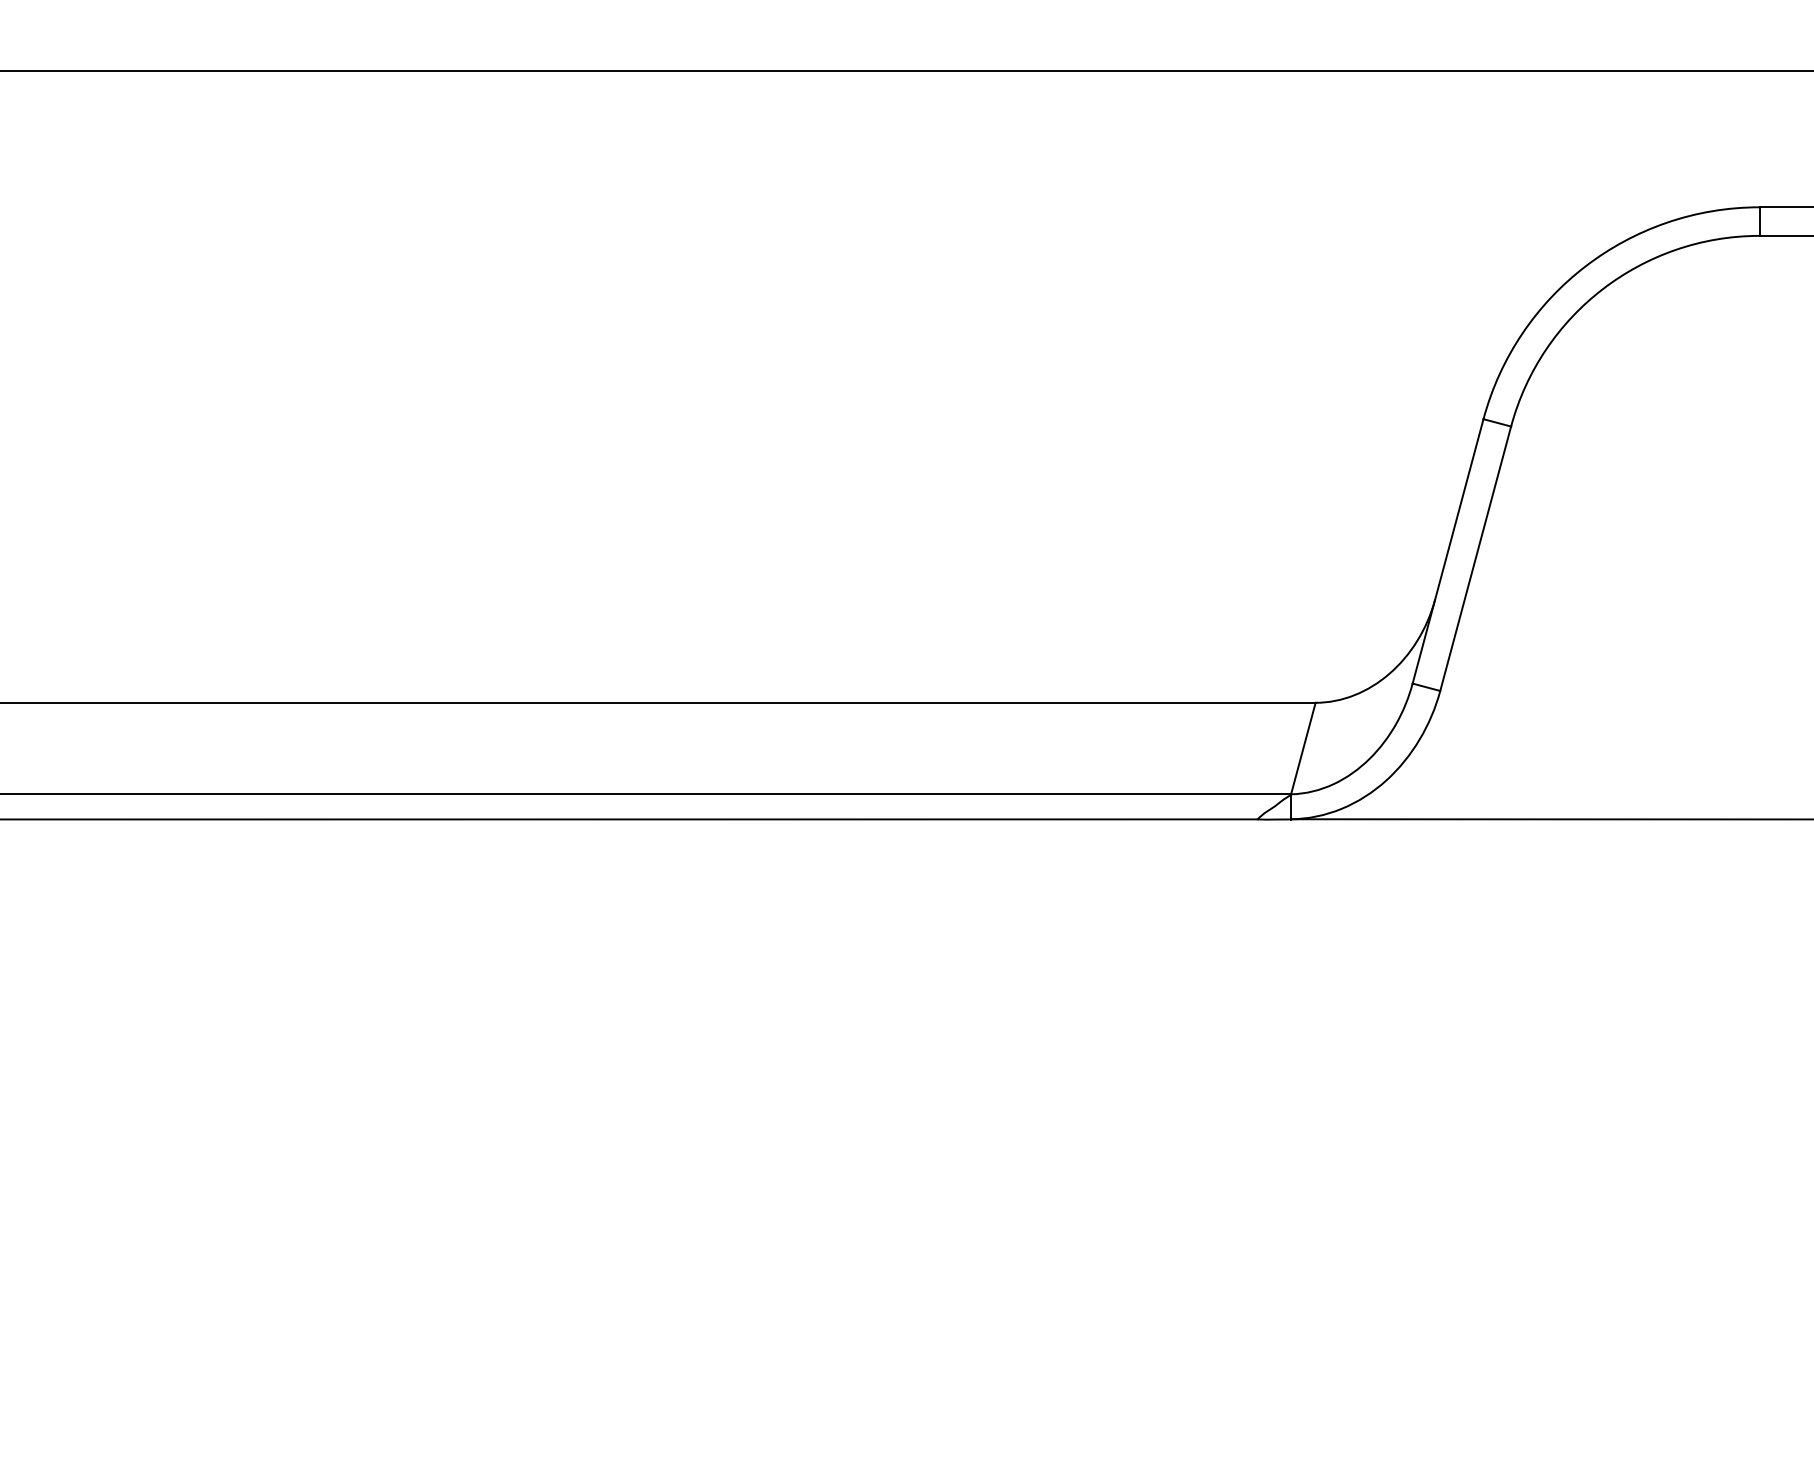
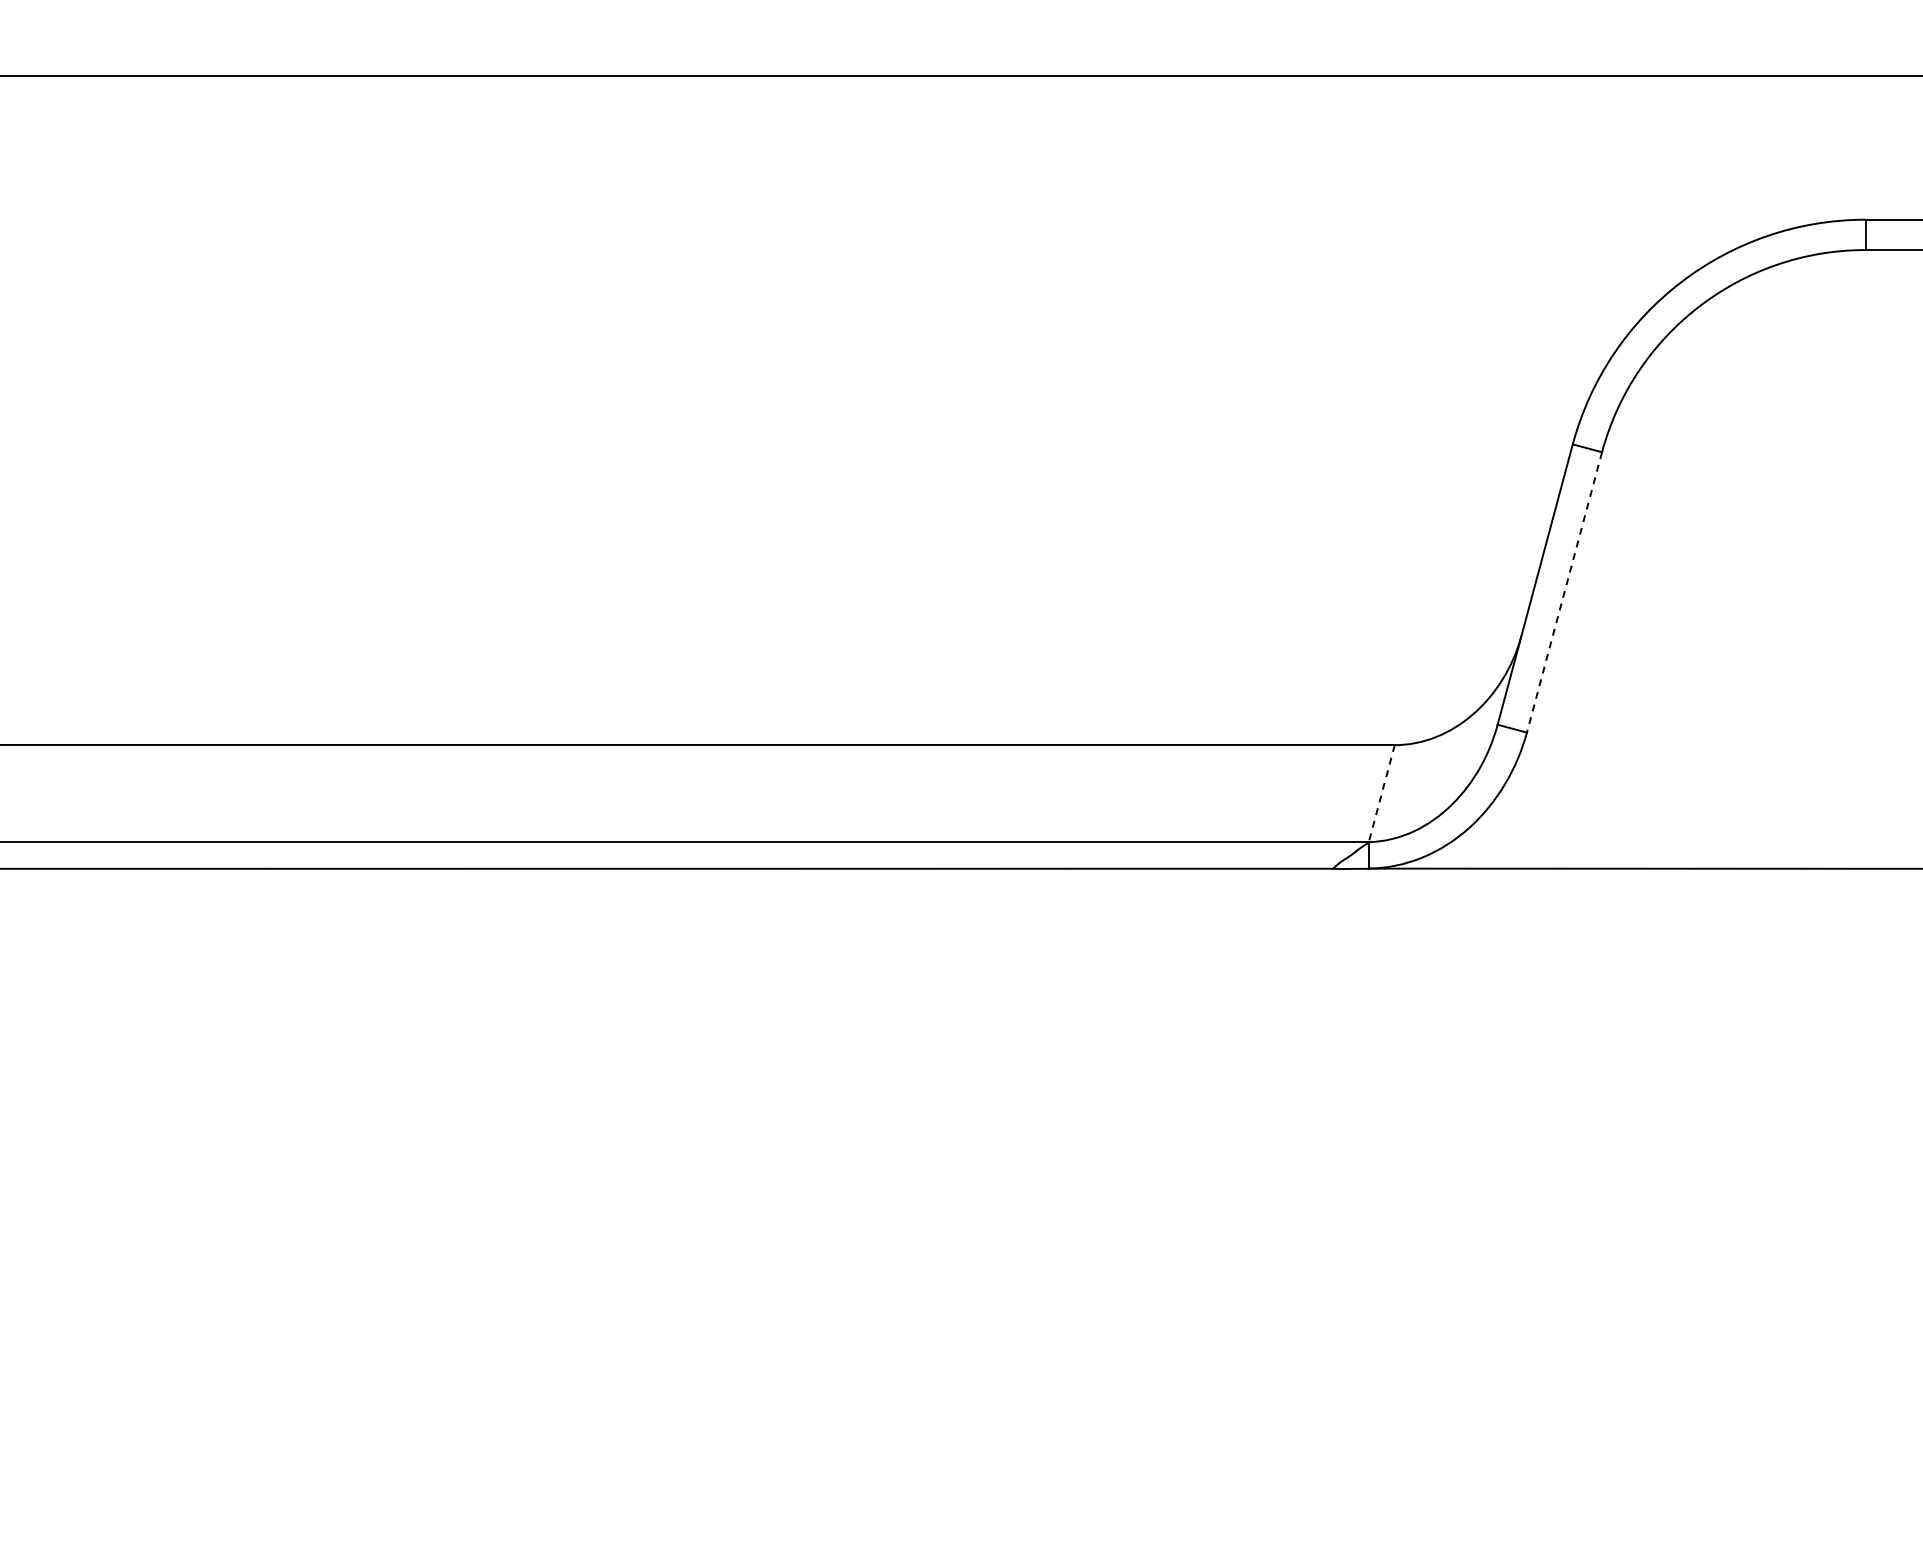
line: (1475, 558) -> (1564, 592), solid -> dashed
line: (1303, 749) -> (1381, 794), solid -> dashed

